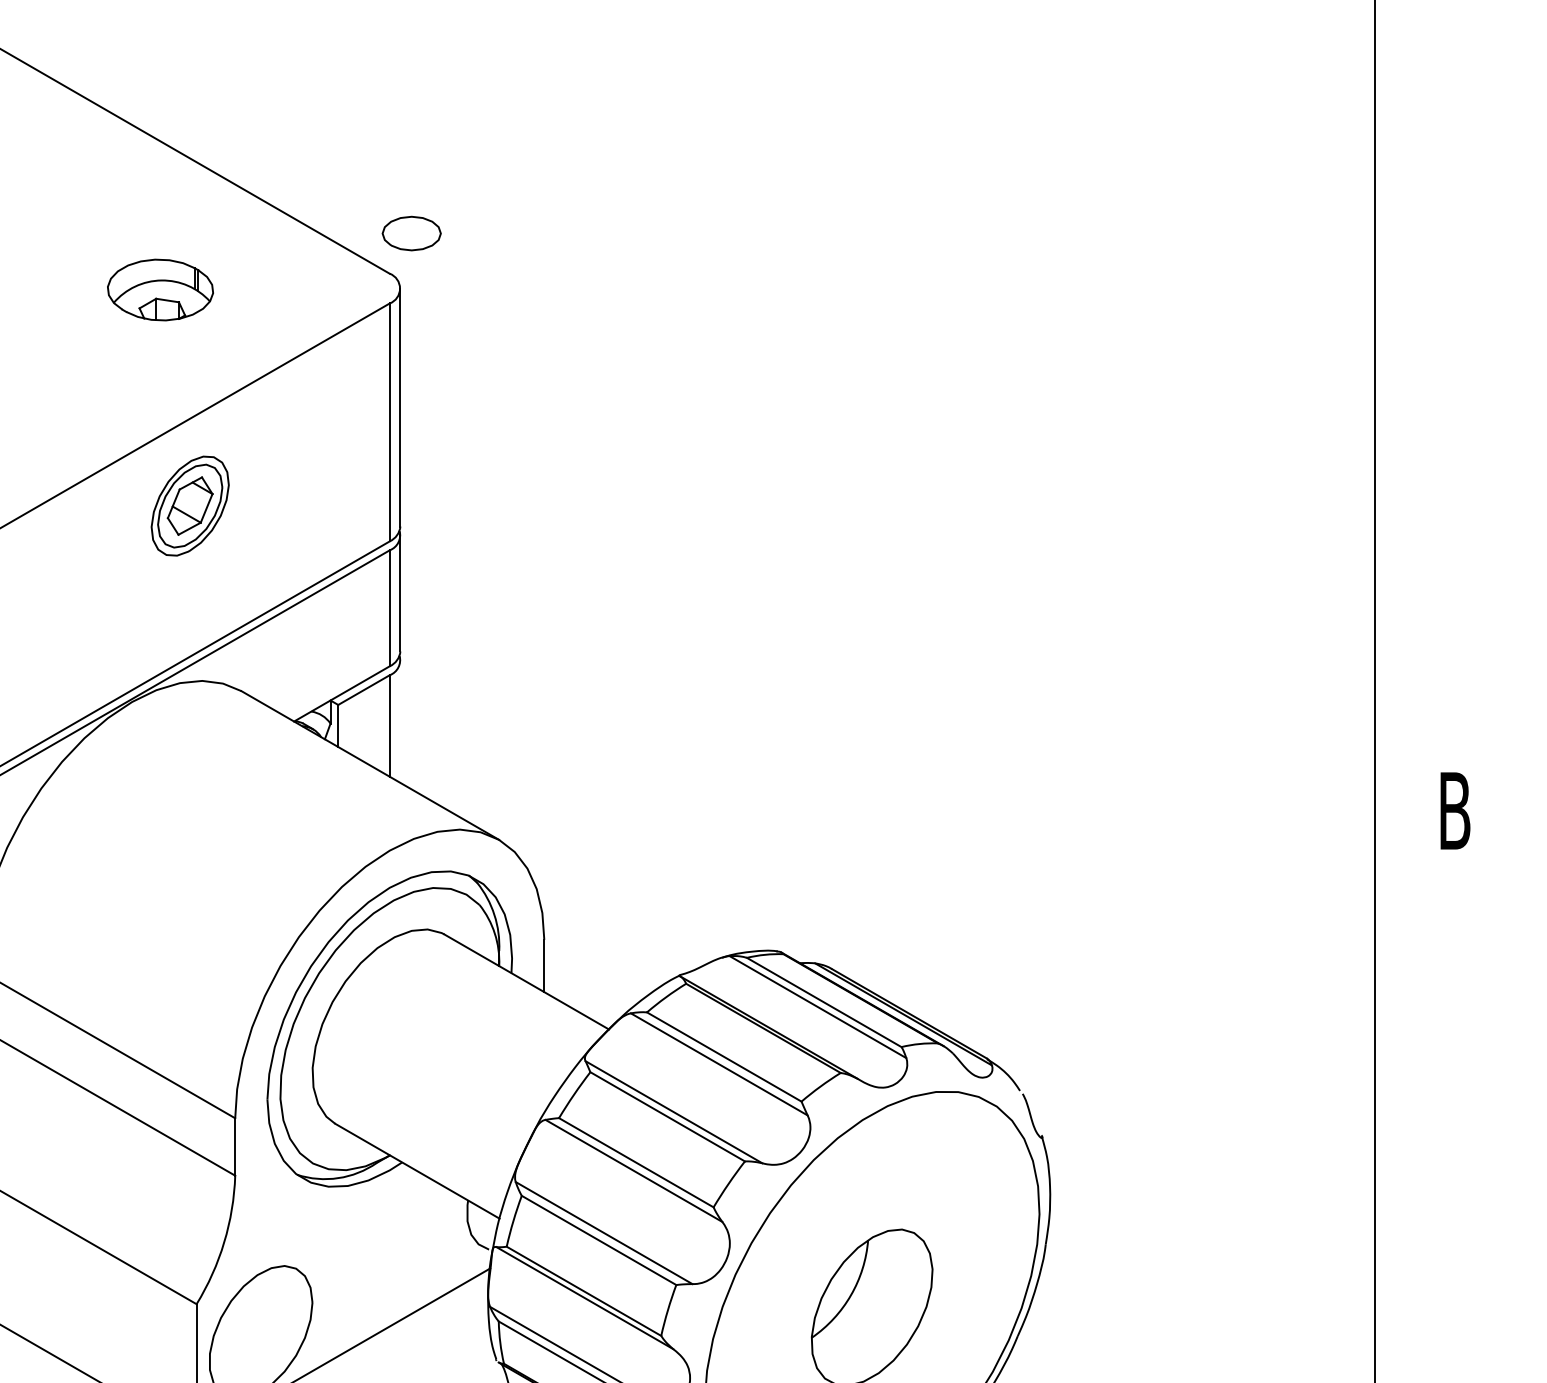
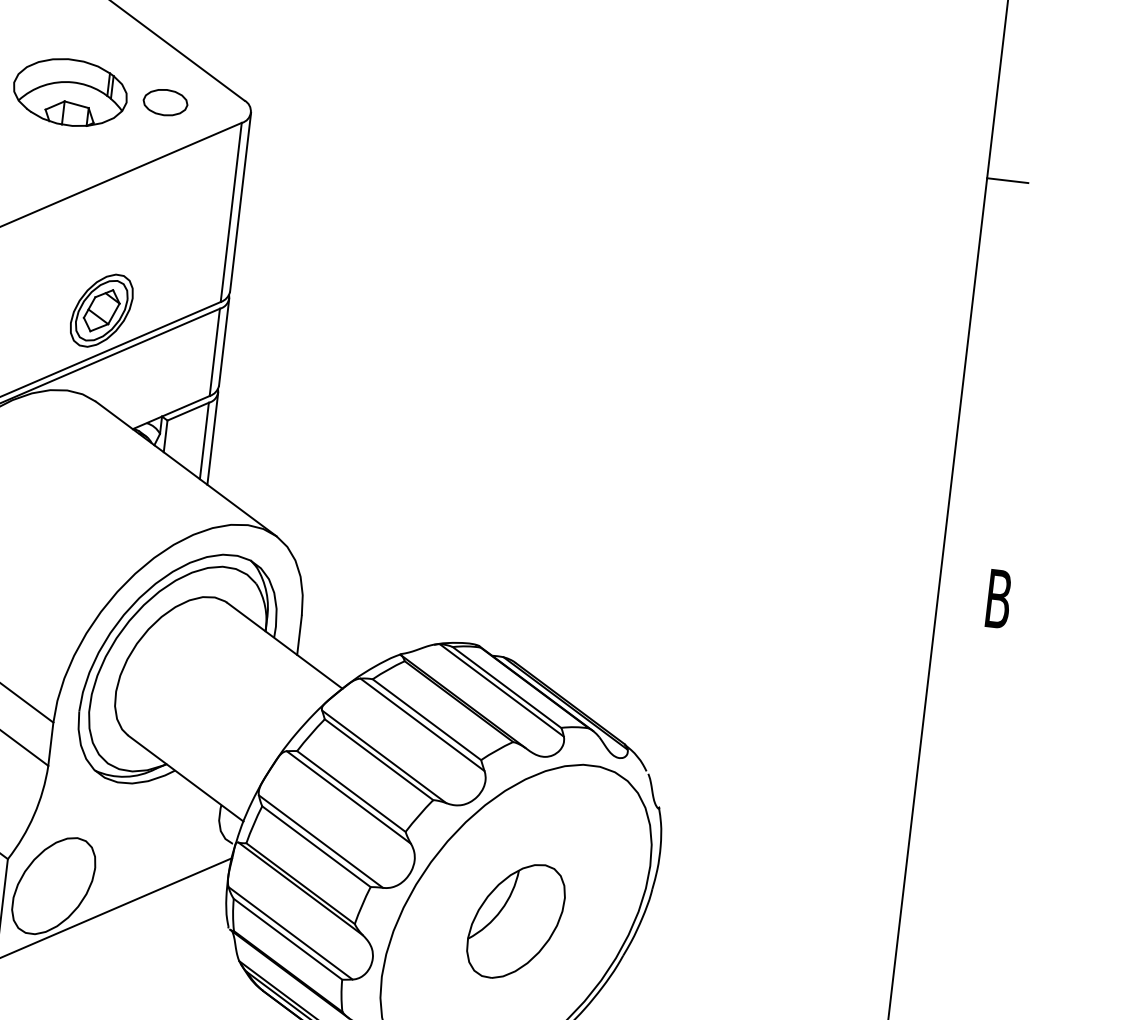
part: (411, 233) -> (165, 102), moved
line: (1402, 261) -> (1007, 180), added
part: (160, 289) -> (70, 92), size x1.43
part: (189, 505) -> (101, 310), moved
line: (400, 721) -> (212, 438), added

